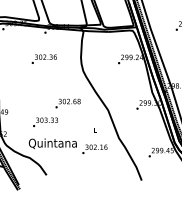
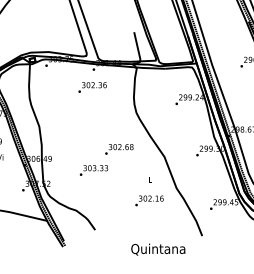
text: (44, 59) -> (92, 87), moved
text: (53, 143) -> (158, 249), moved

